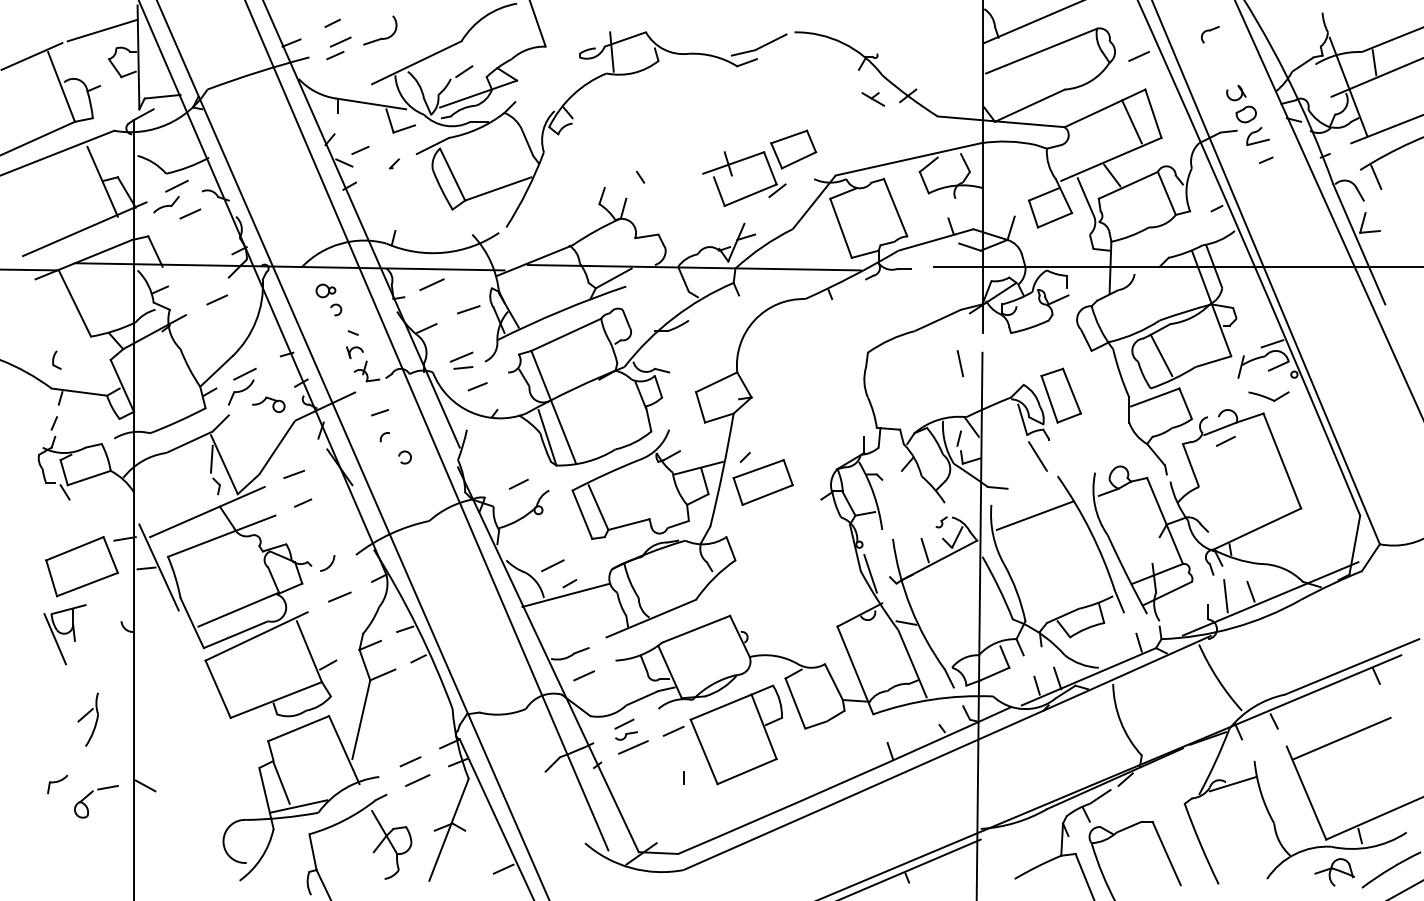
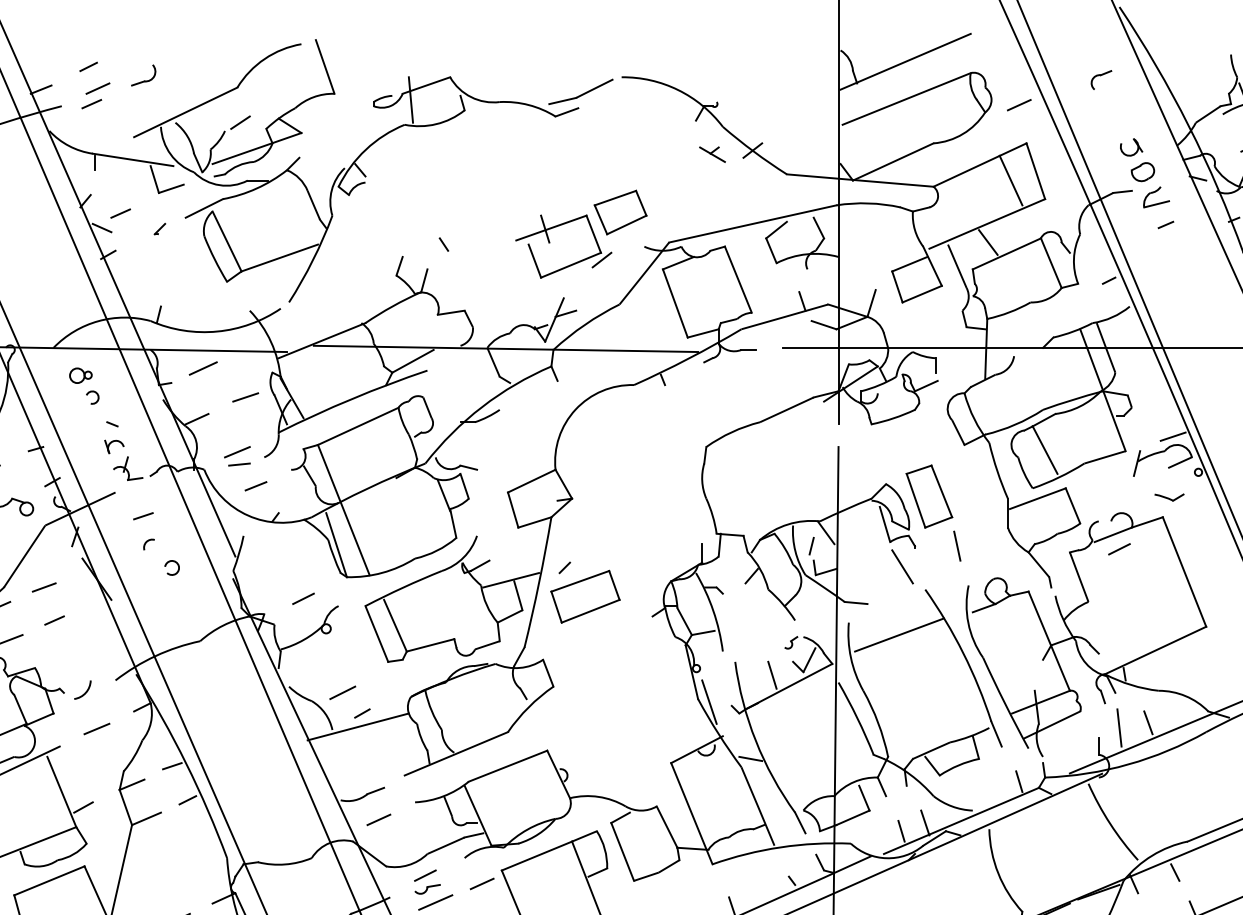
part: (380, 30) -> (143, 75), size x0.62
line: (960, 363) -> (957, 546), moved
part: (1269, 396) -> (1169, 497), size x0.62

